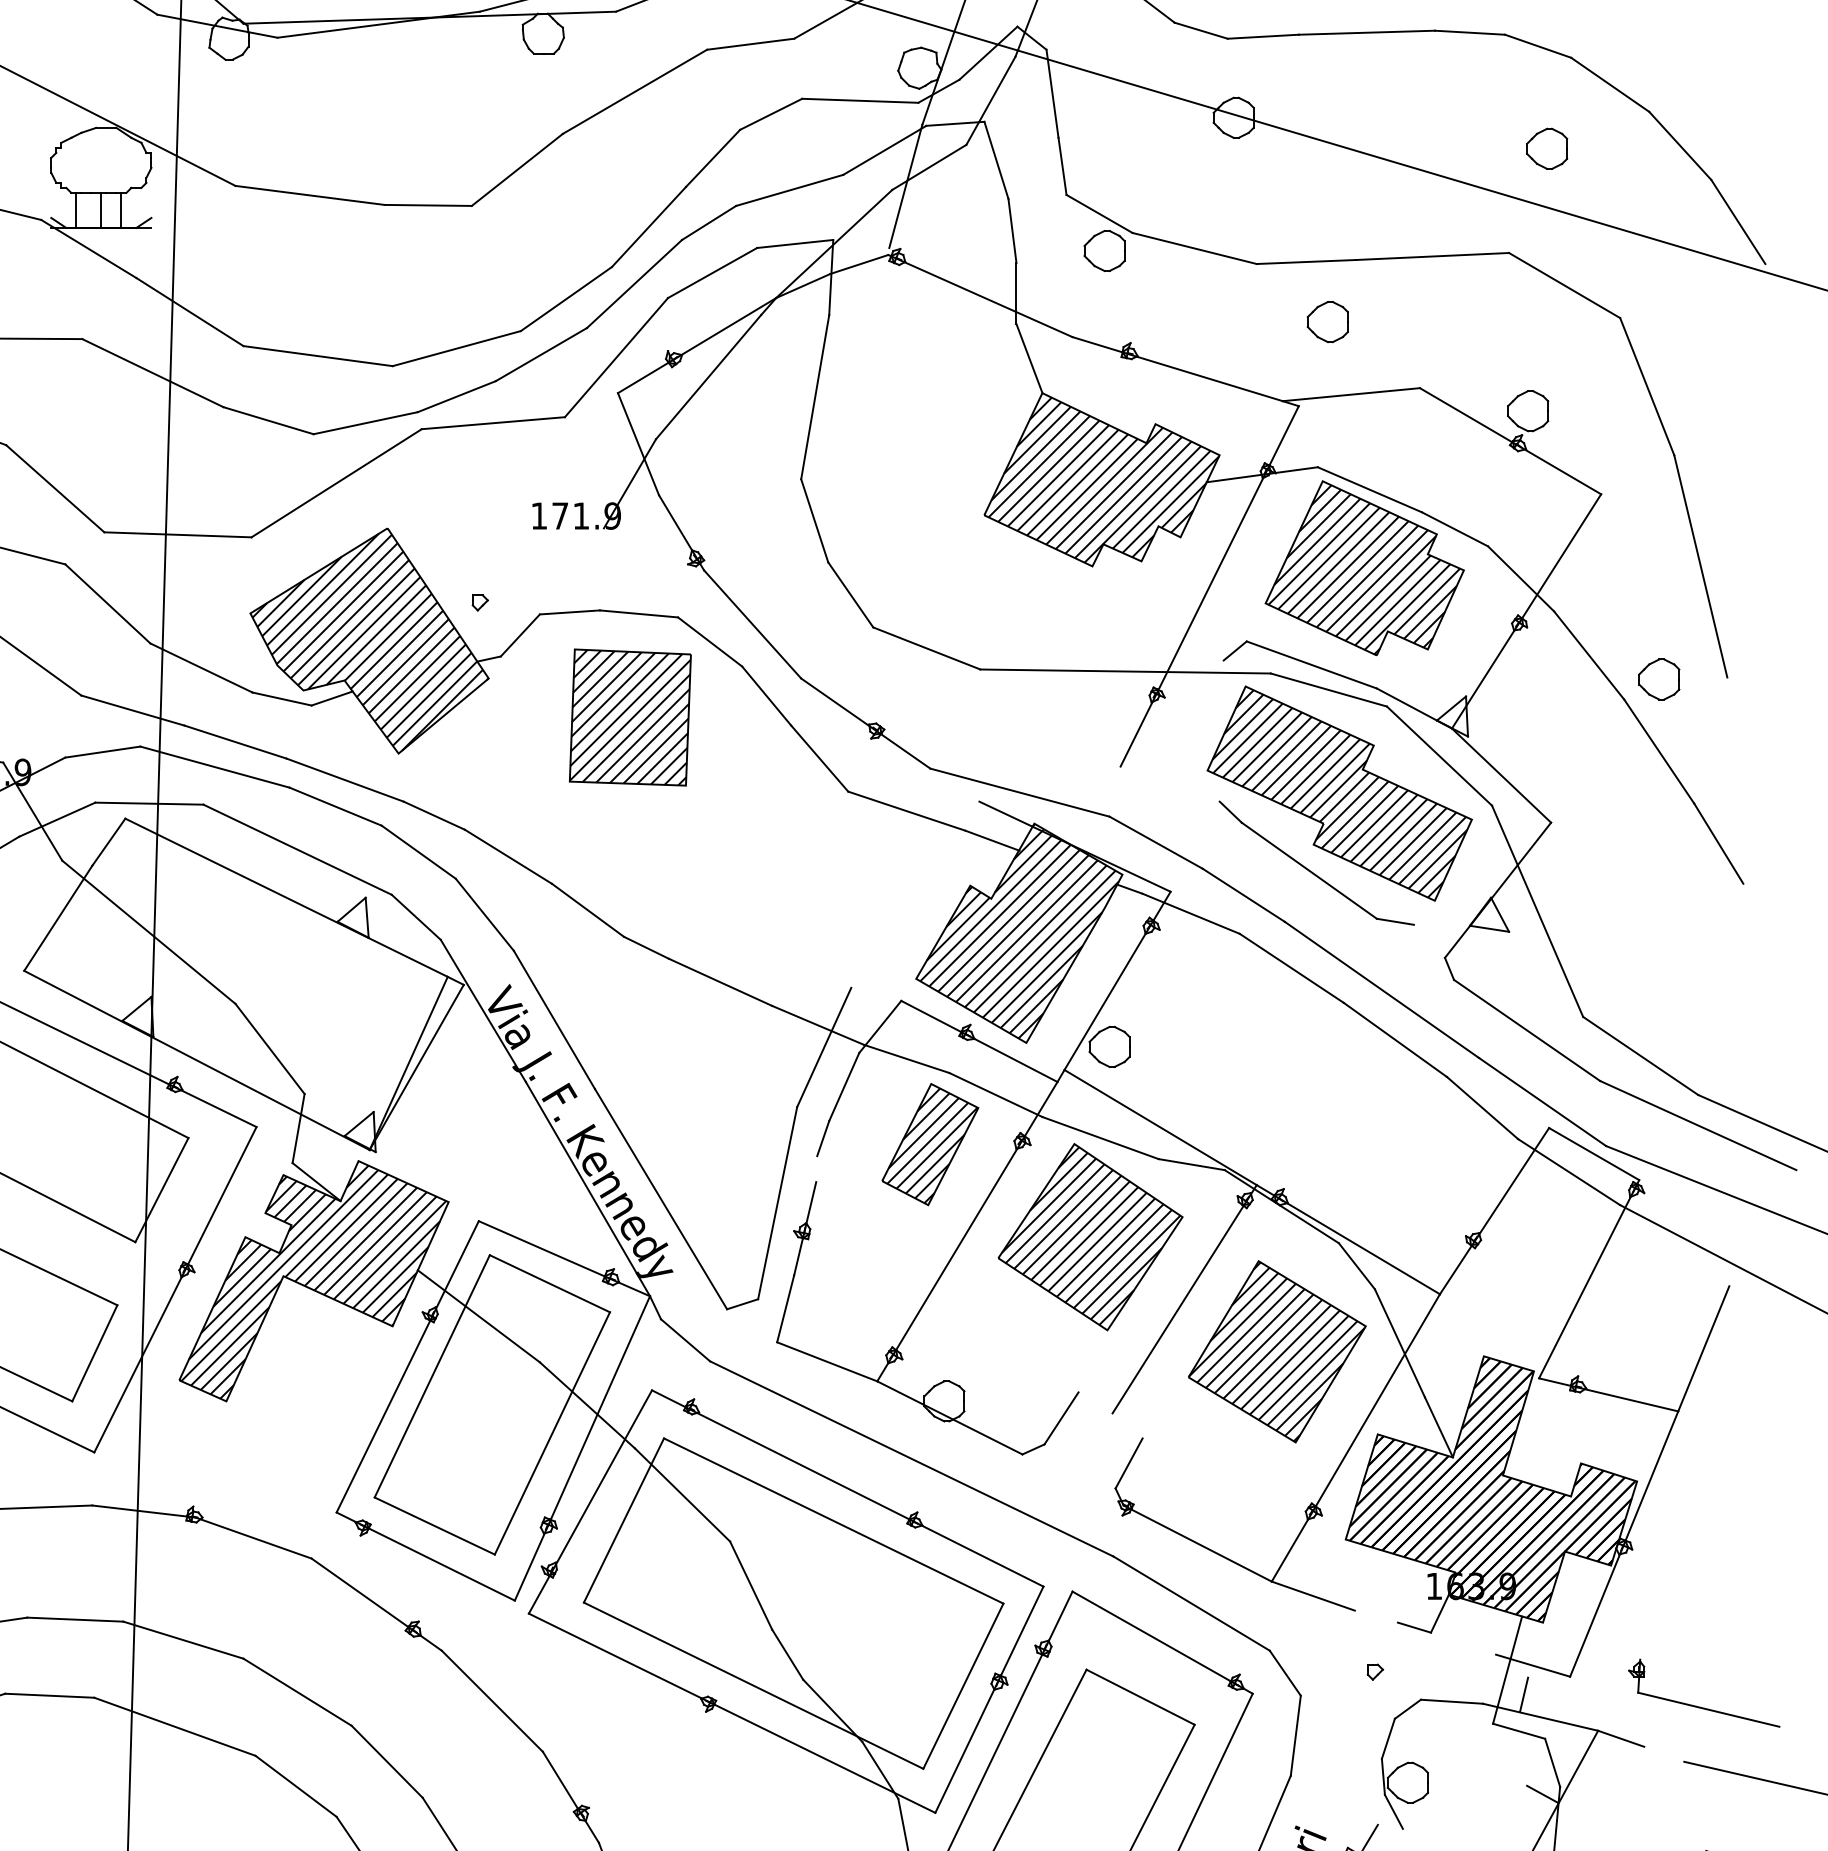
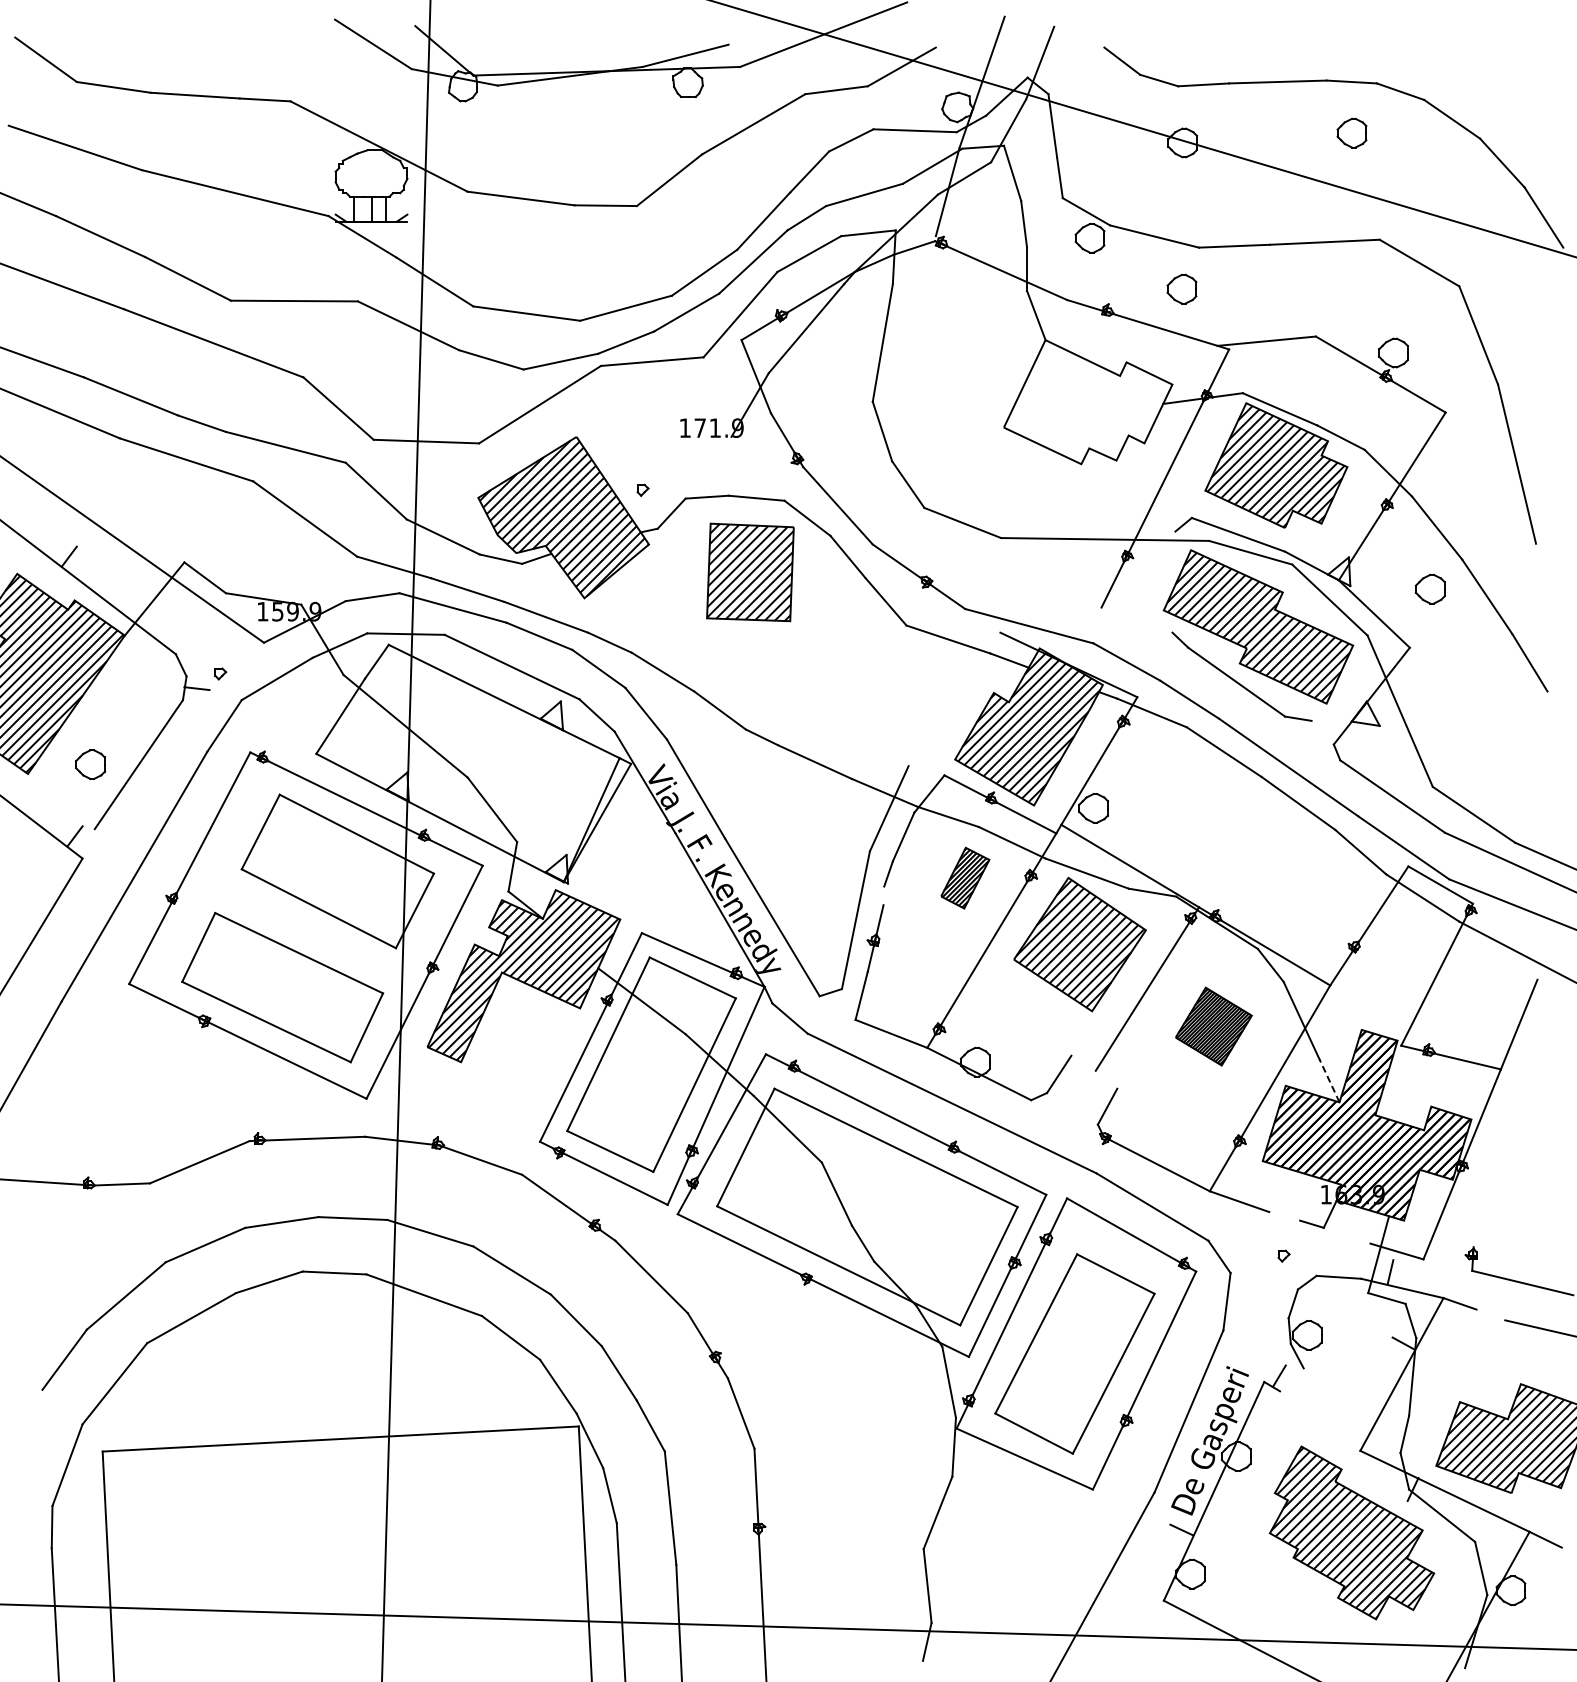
part: (1546, 147) -> (1351, 132), moved
part: (1327, 321) -> (1181, 288), moved
hatch: (1103, 480) -> (1089, 402), removed
part: (1658, 678) -> (1429, 588), moved
part: (930, 1143) -> (965, 877), size x0.7
part: (1276, 1351) -> (1213, 1026), size x0.6
line: (1438, 1426) -> (1329, 1080), solid -> dashed

